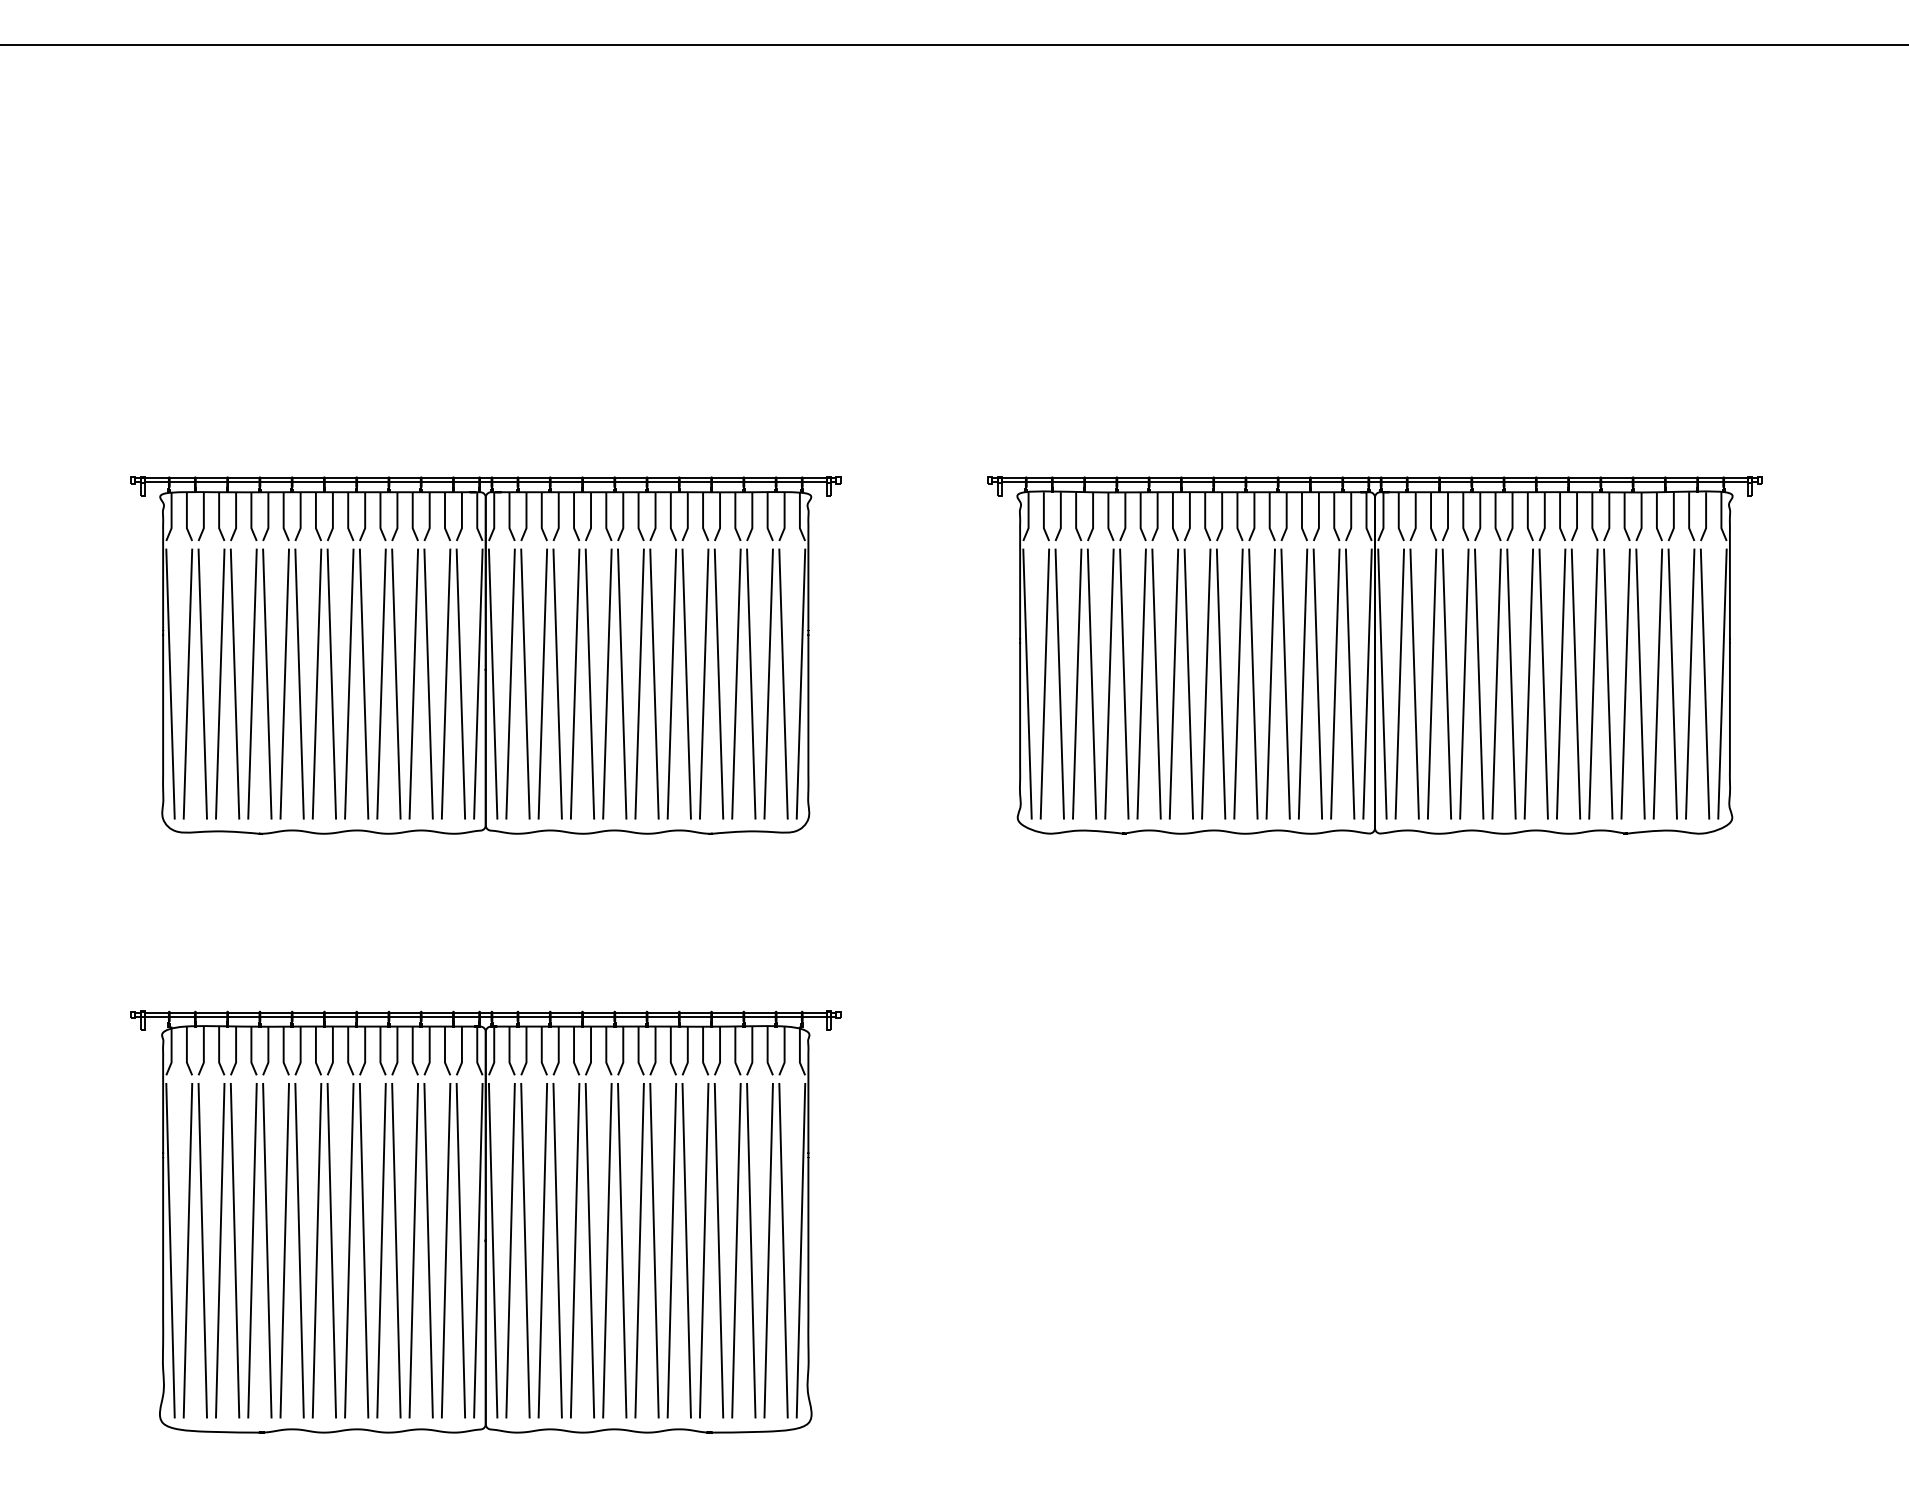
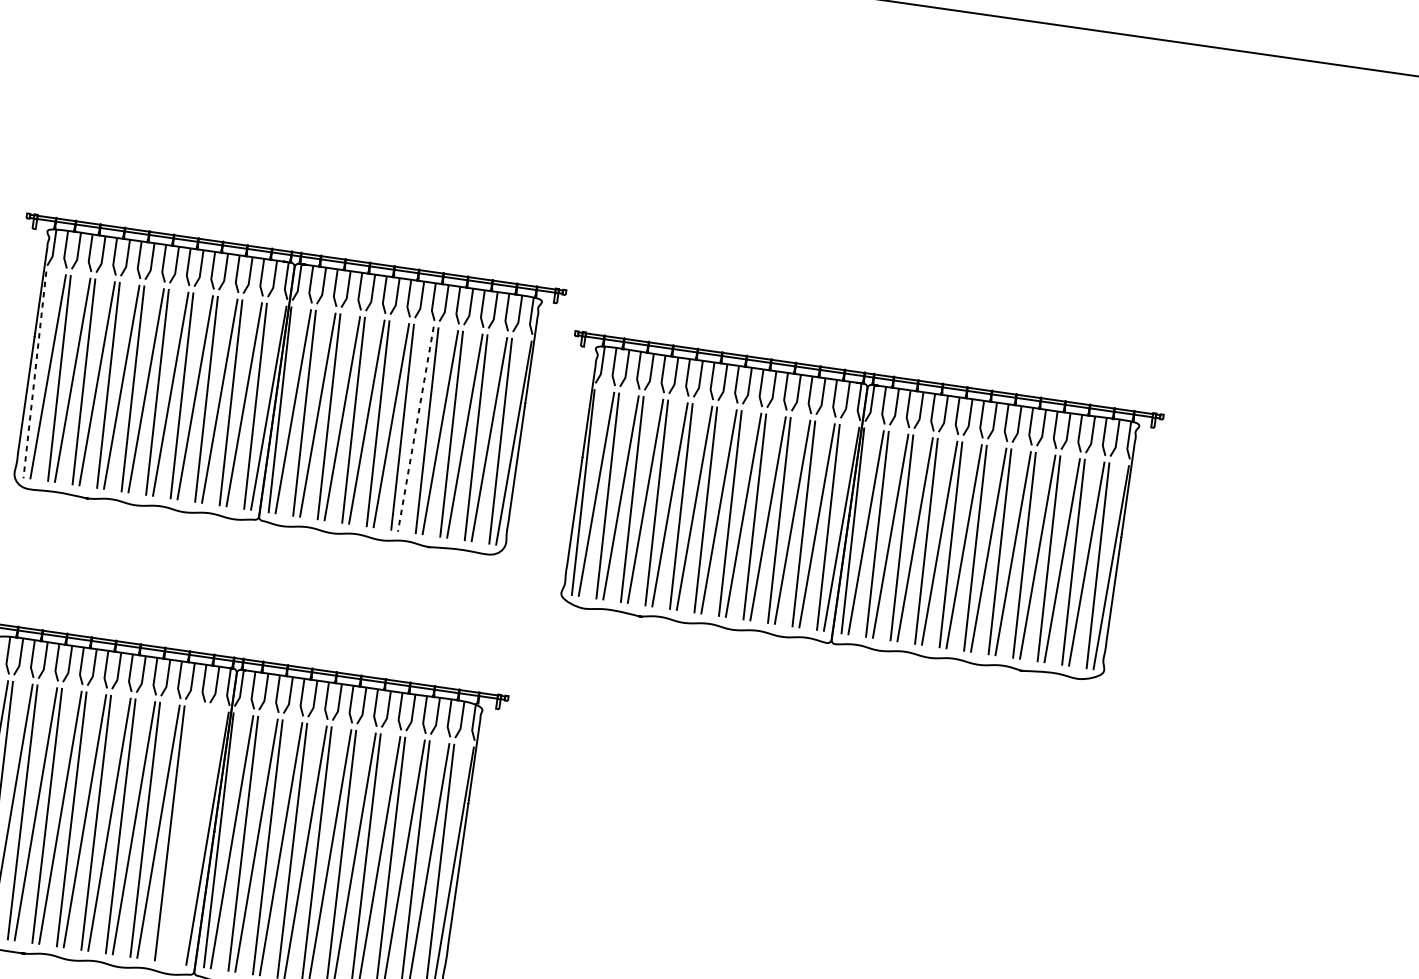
part: (1374, 655) -> (849, 508), moved
line: (170, 684) -> (34, 375), solid -> dashed
line: (671, 684) -> (415, 429), solid -> dashed
part: (447, 1247) -> (184, 832), removed

